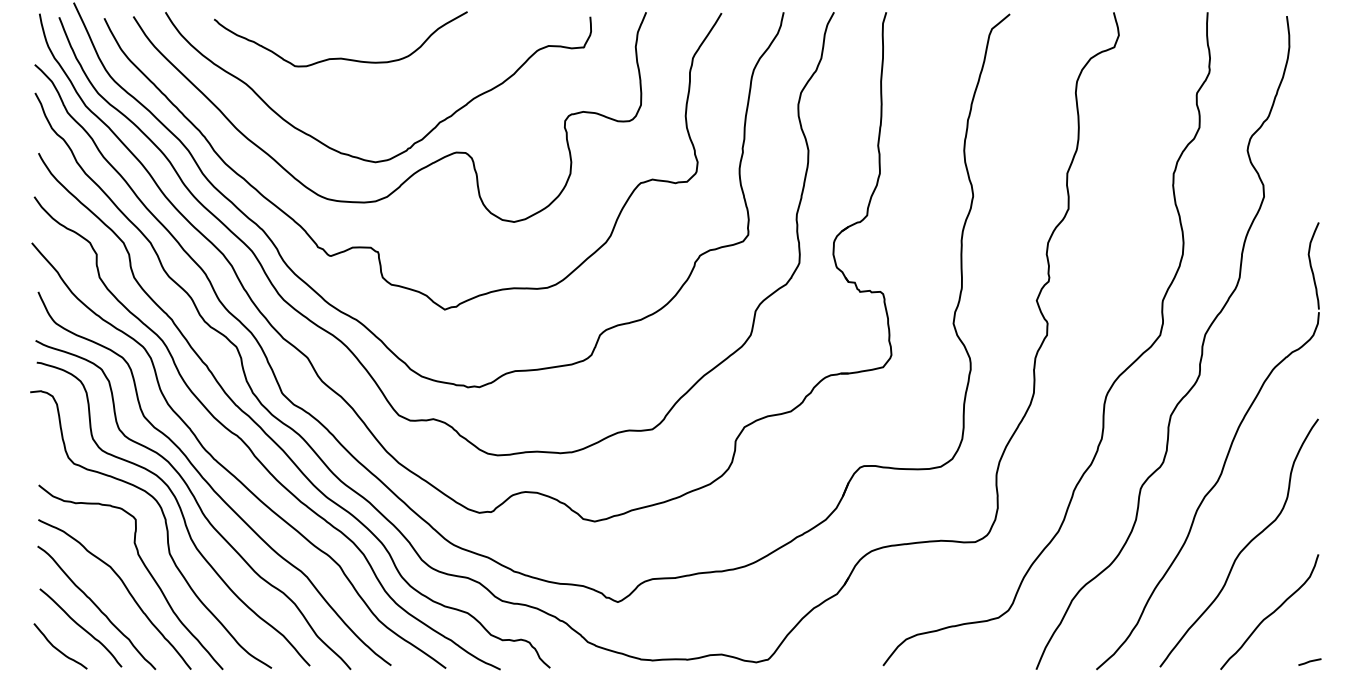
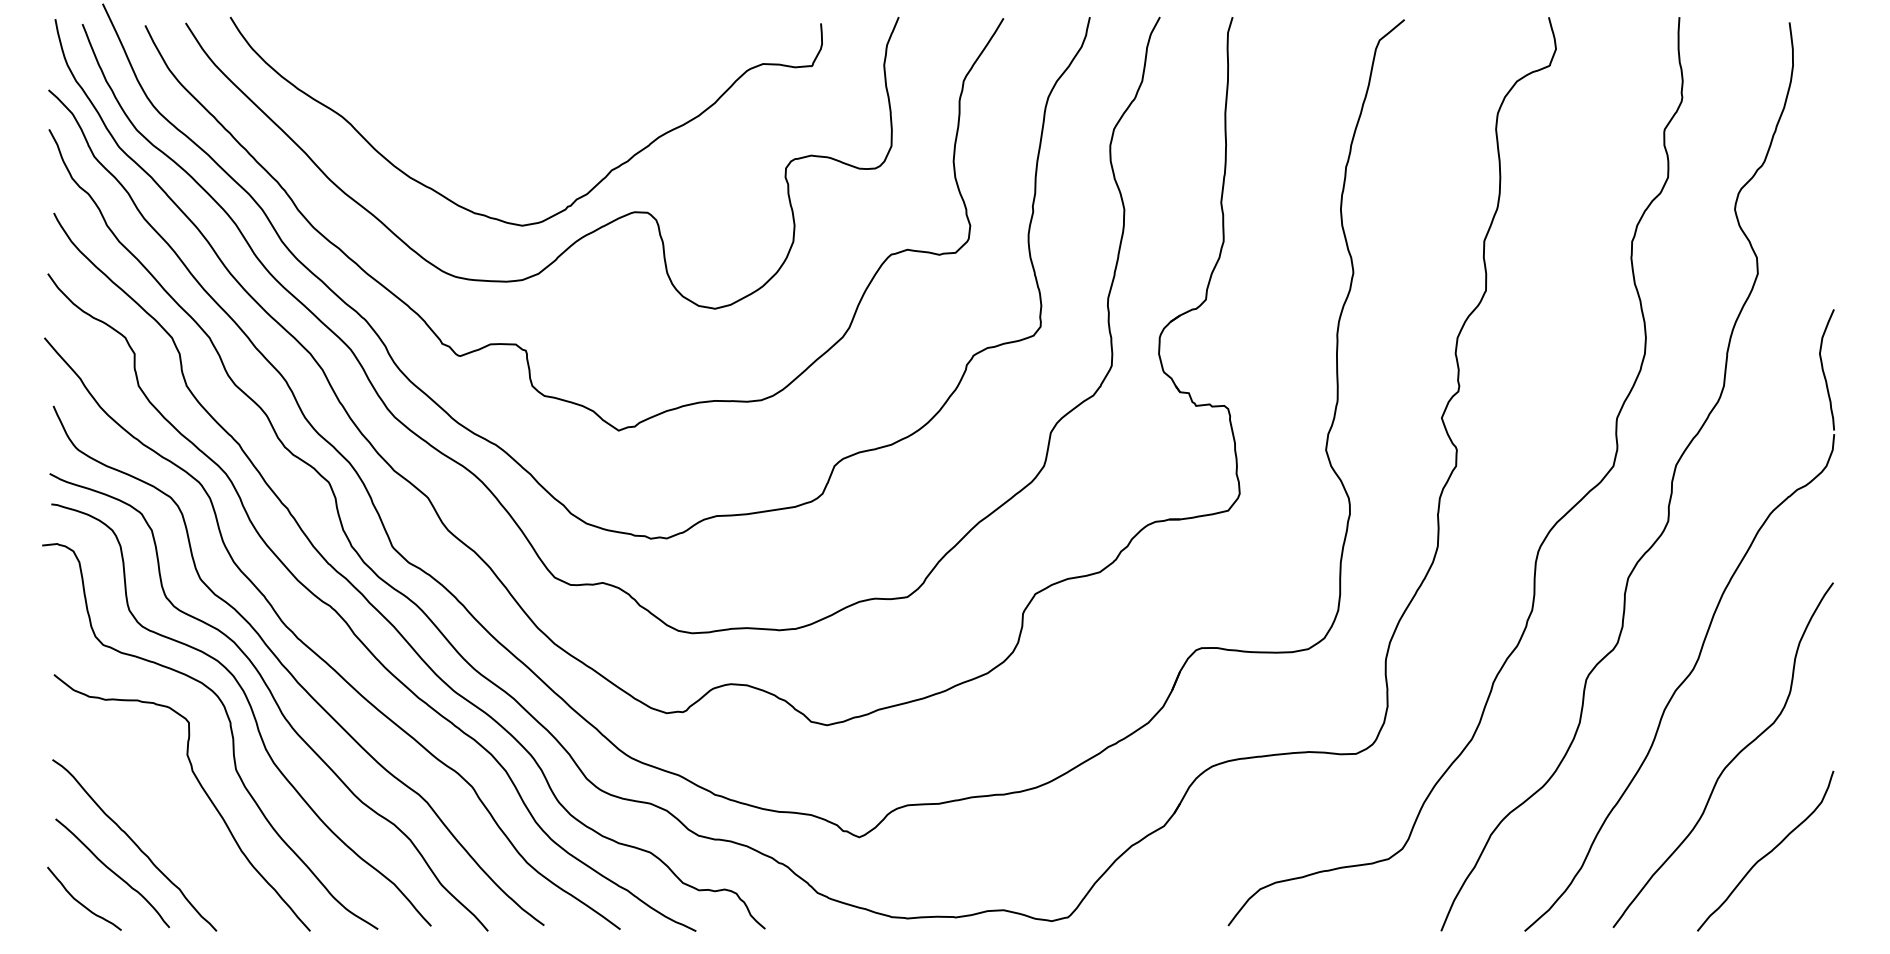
curve: (340, 57) -> (473, 80), removed
curve: (125, 588) -> (174, 818), removed
line: (1309, 661) -> (1821, 919), removed

